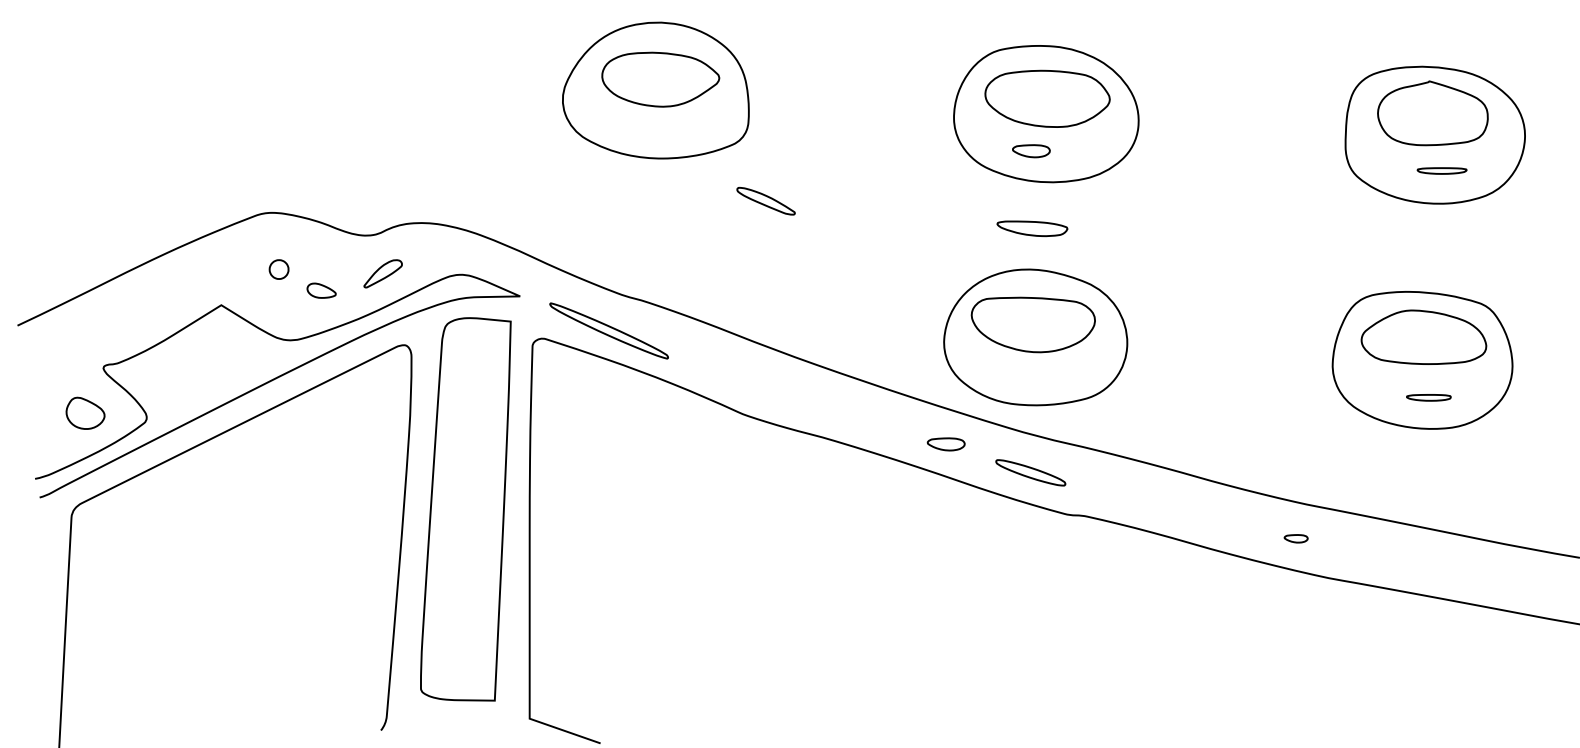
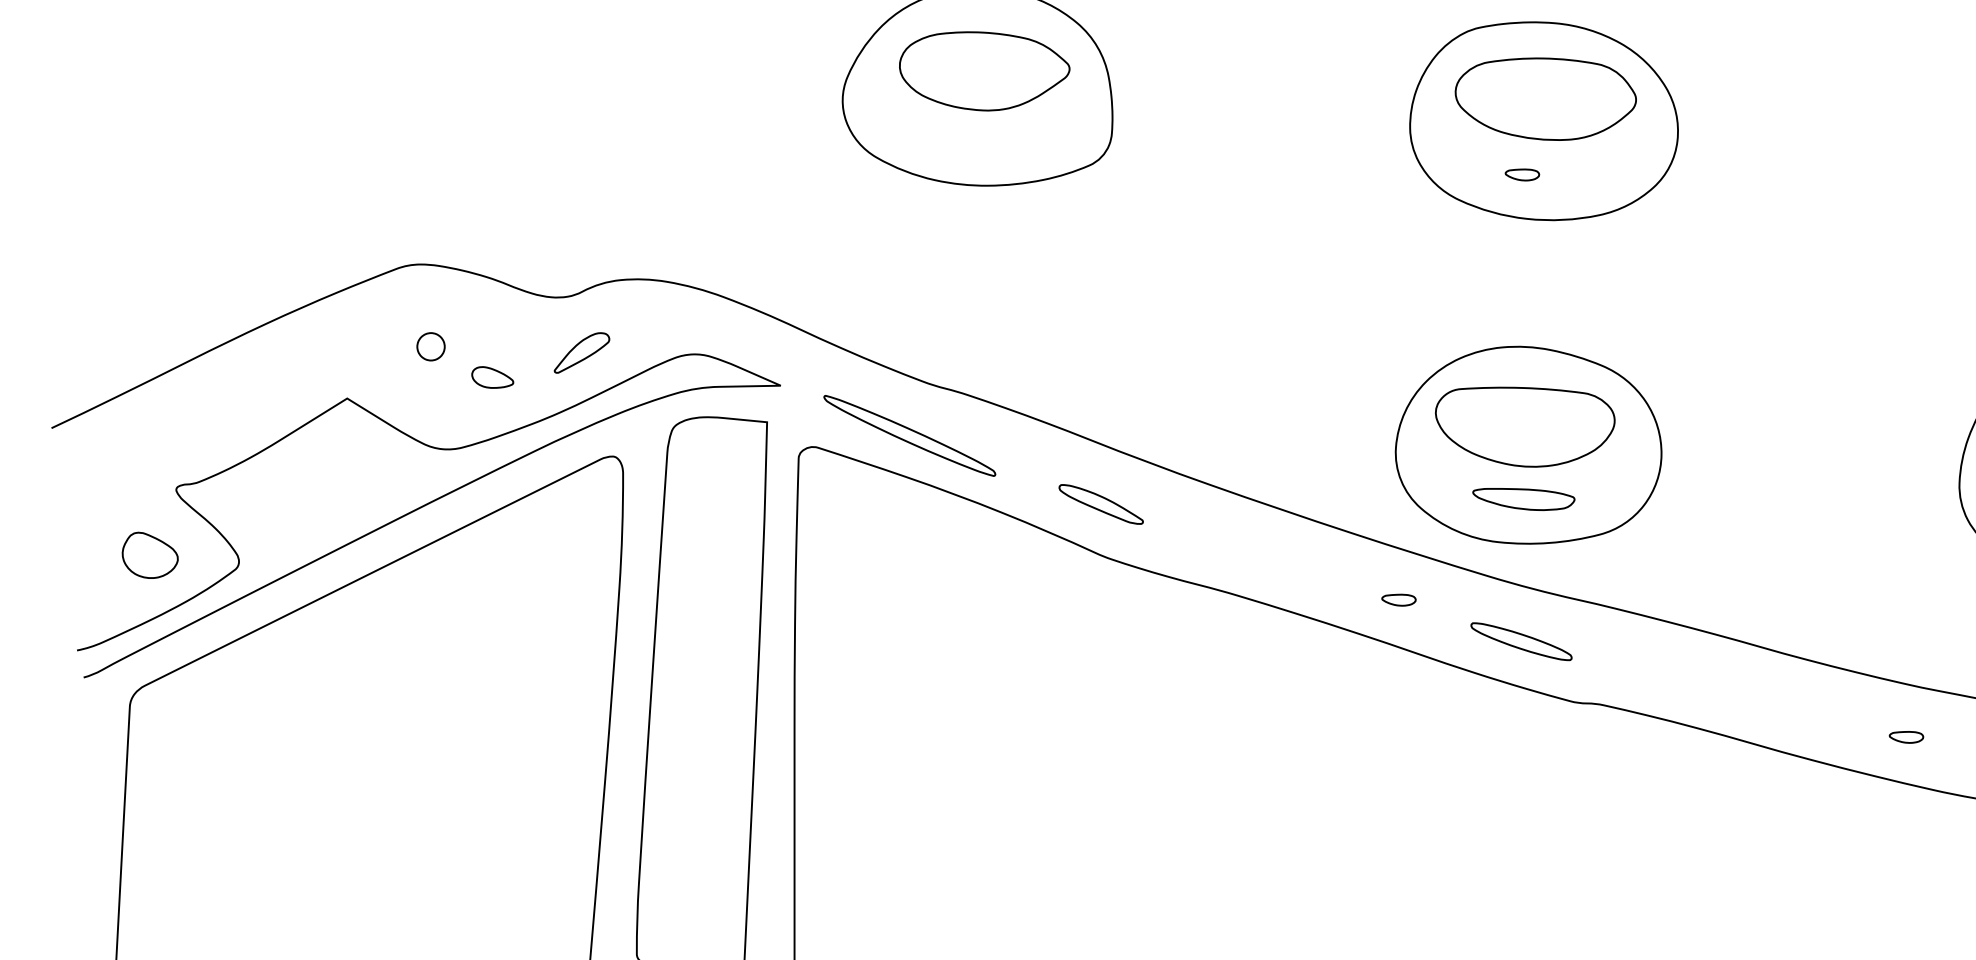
part: (1031, 150) -> (1522, 174), size x0.62
part: (765, 201) -> (1100, 504), moved
part: (1032, 228) -> (1523, 499), moved
part: (946, 443) -> (1399, 599), size x0.62

